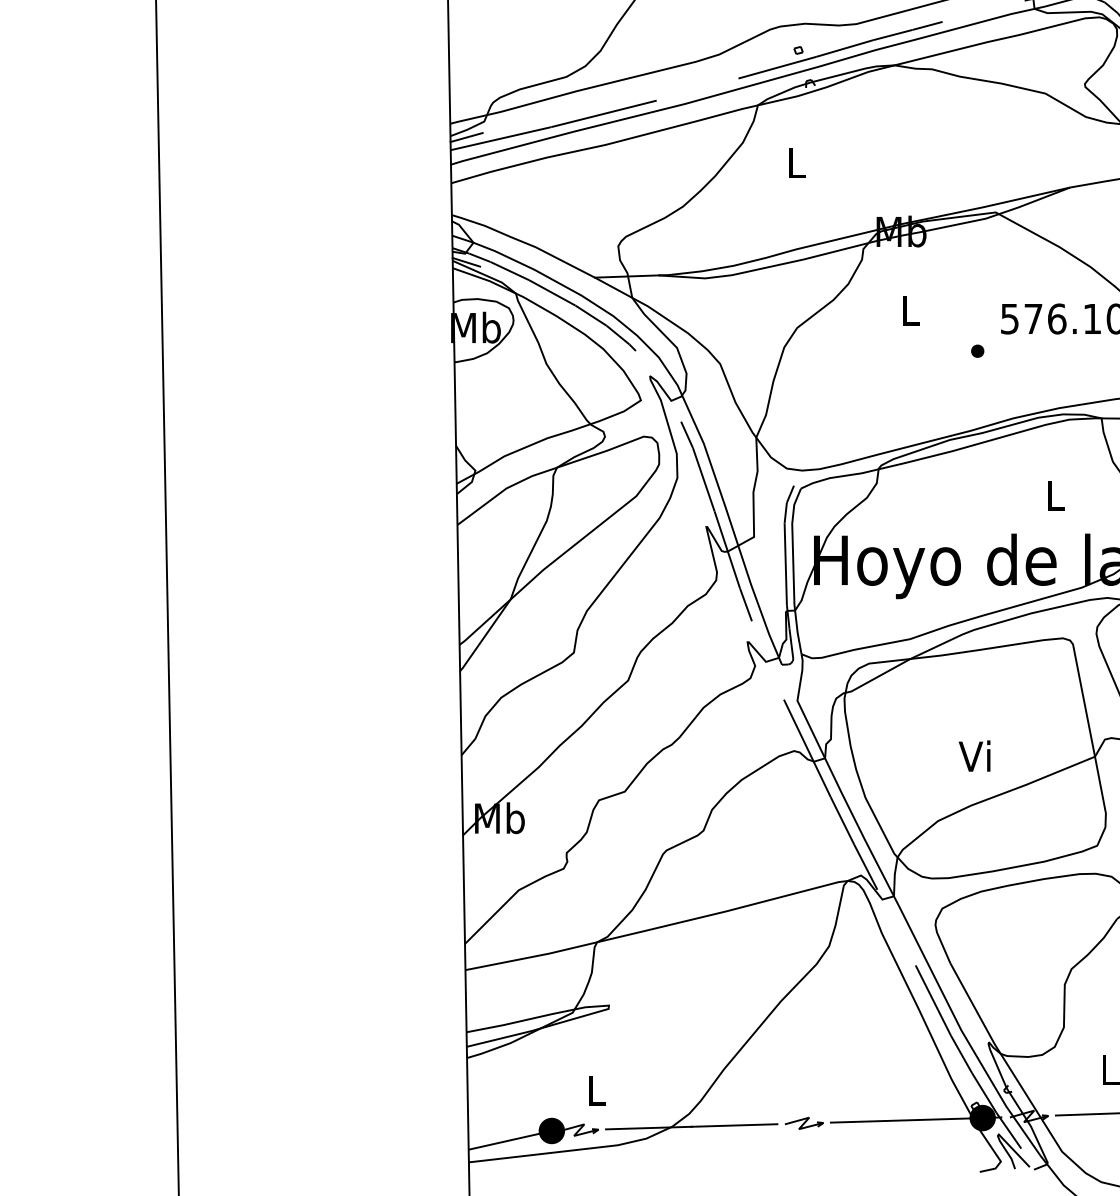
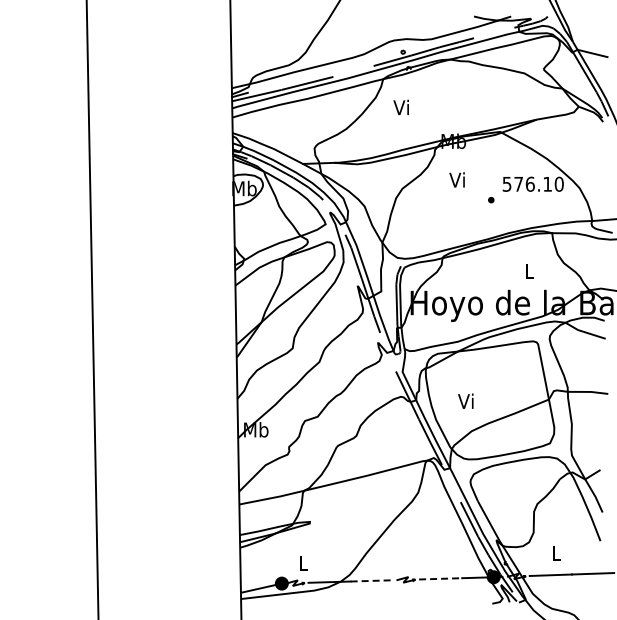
text: (793, 162) -> (400, 107), L -> Vi
text: (906, 309) -> (456, 179), L -> Vi
text: (974, 754) -> (465, 400), moved
line: (874, 1120) -> (440, 578), solid -> dashed
line: (736, 1124) -> (372, 580), solid -> dashed

